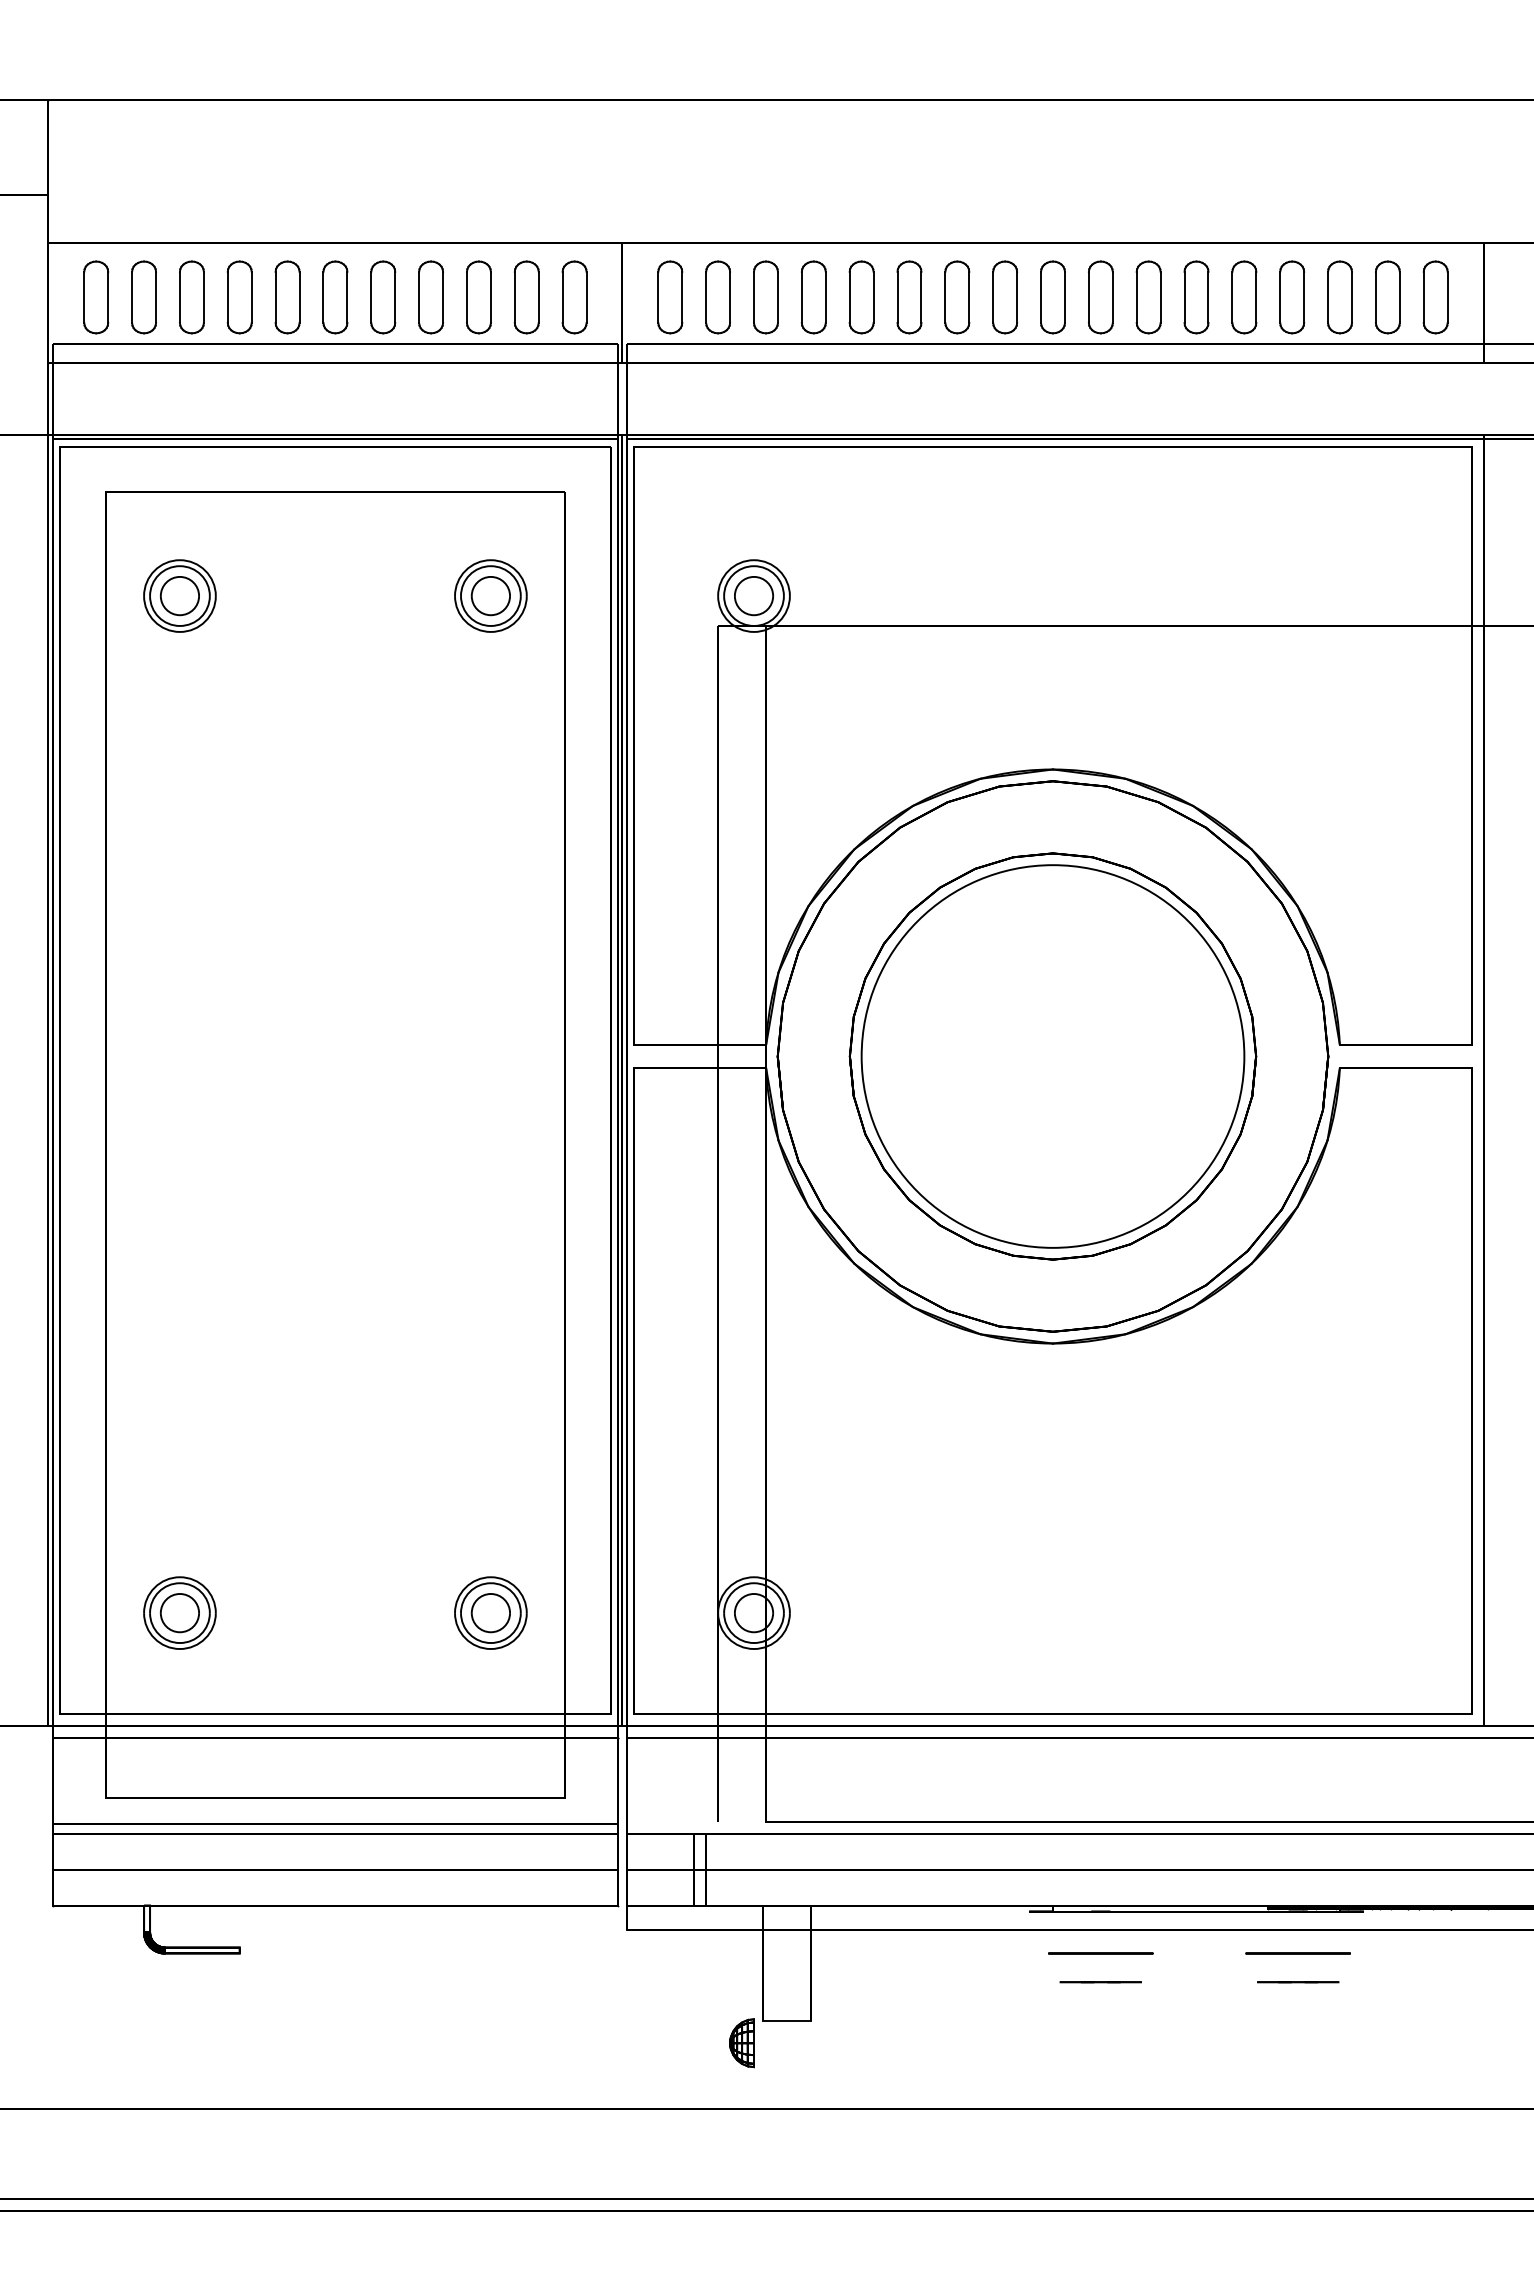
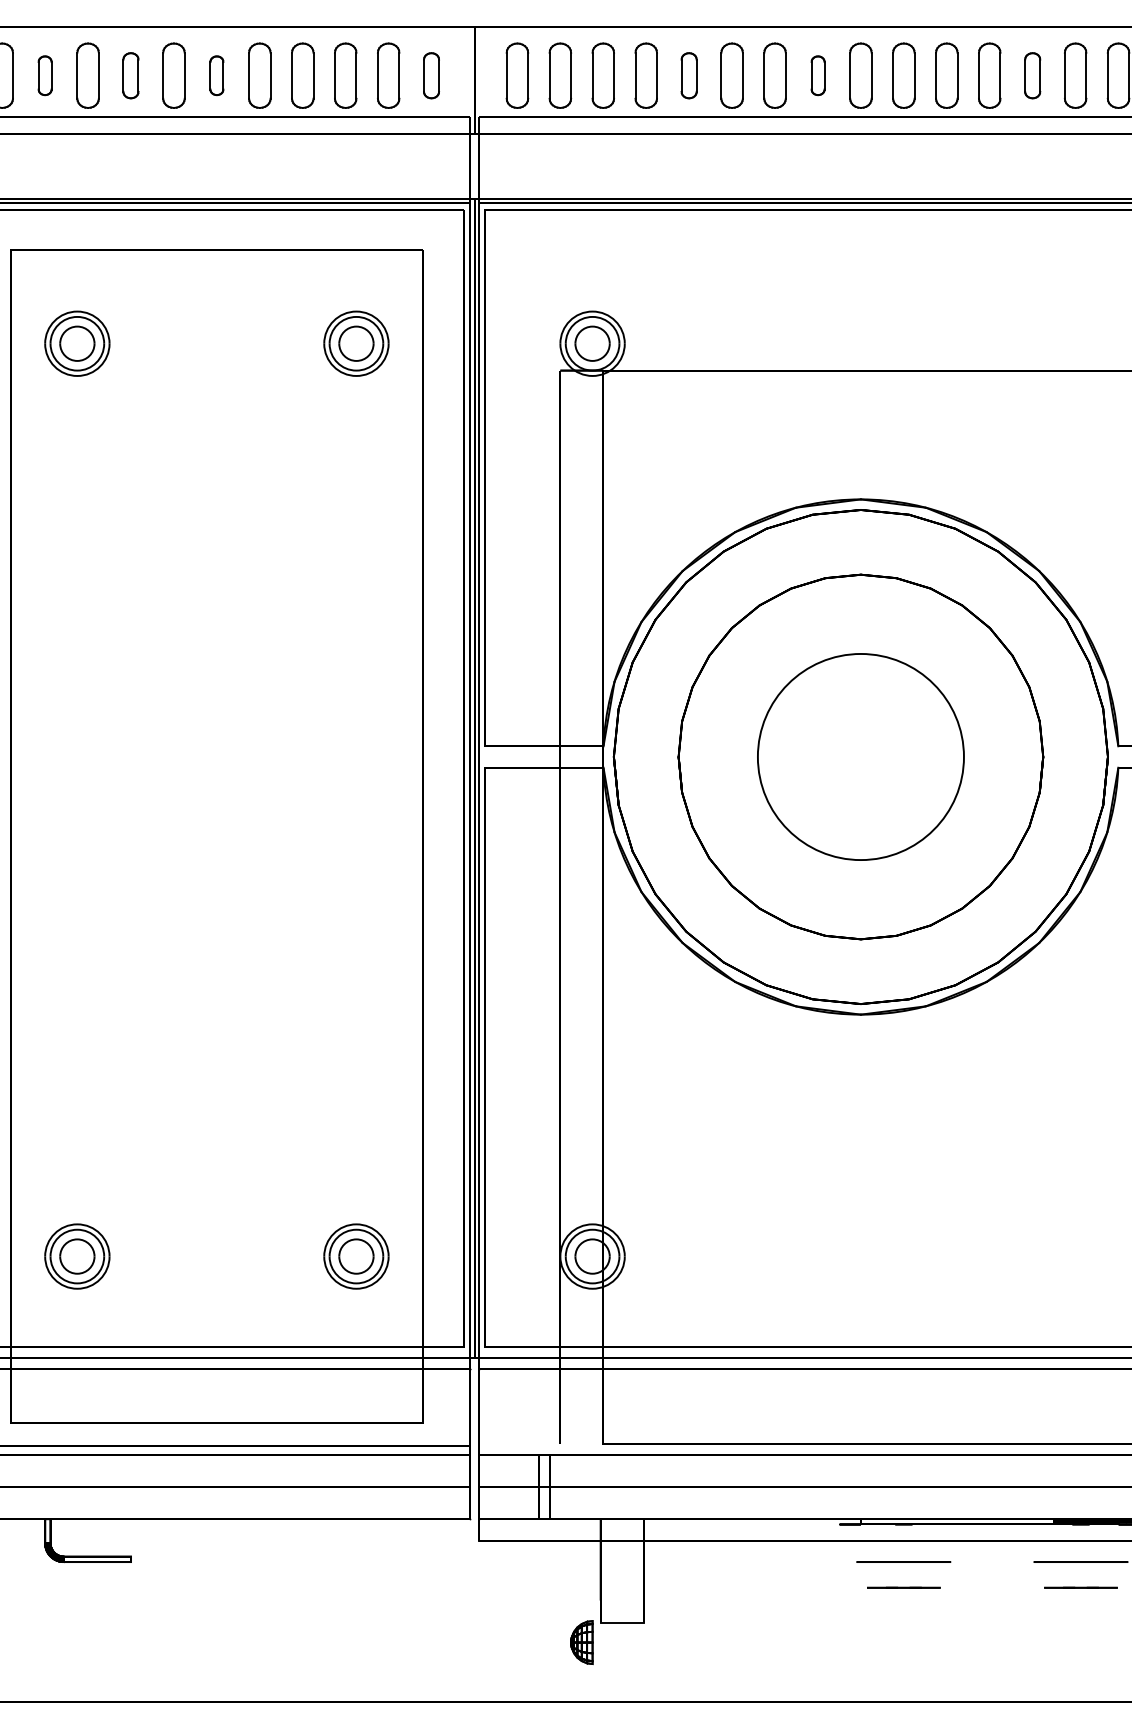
part: (143, 297) -> (44, 75), size x0.6
part: (239, 297) -> (130, 75), size x0.7
part: (335, 297) -> (216, 75), size x0.6
part: (574, 297) -> (431, 75), size x0.7
part: (861, 297) -> (689, 75), size x0.7
part: (1005, 297) -> (818, 75), size x0.6
part: (1244, 297) -> (1032, 75), size x0.7
circle: (1052, 1056) -> (860, 757), size x0.6

